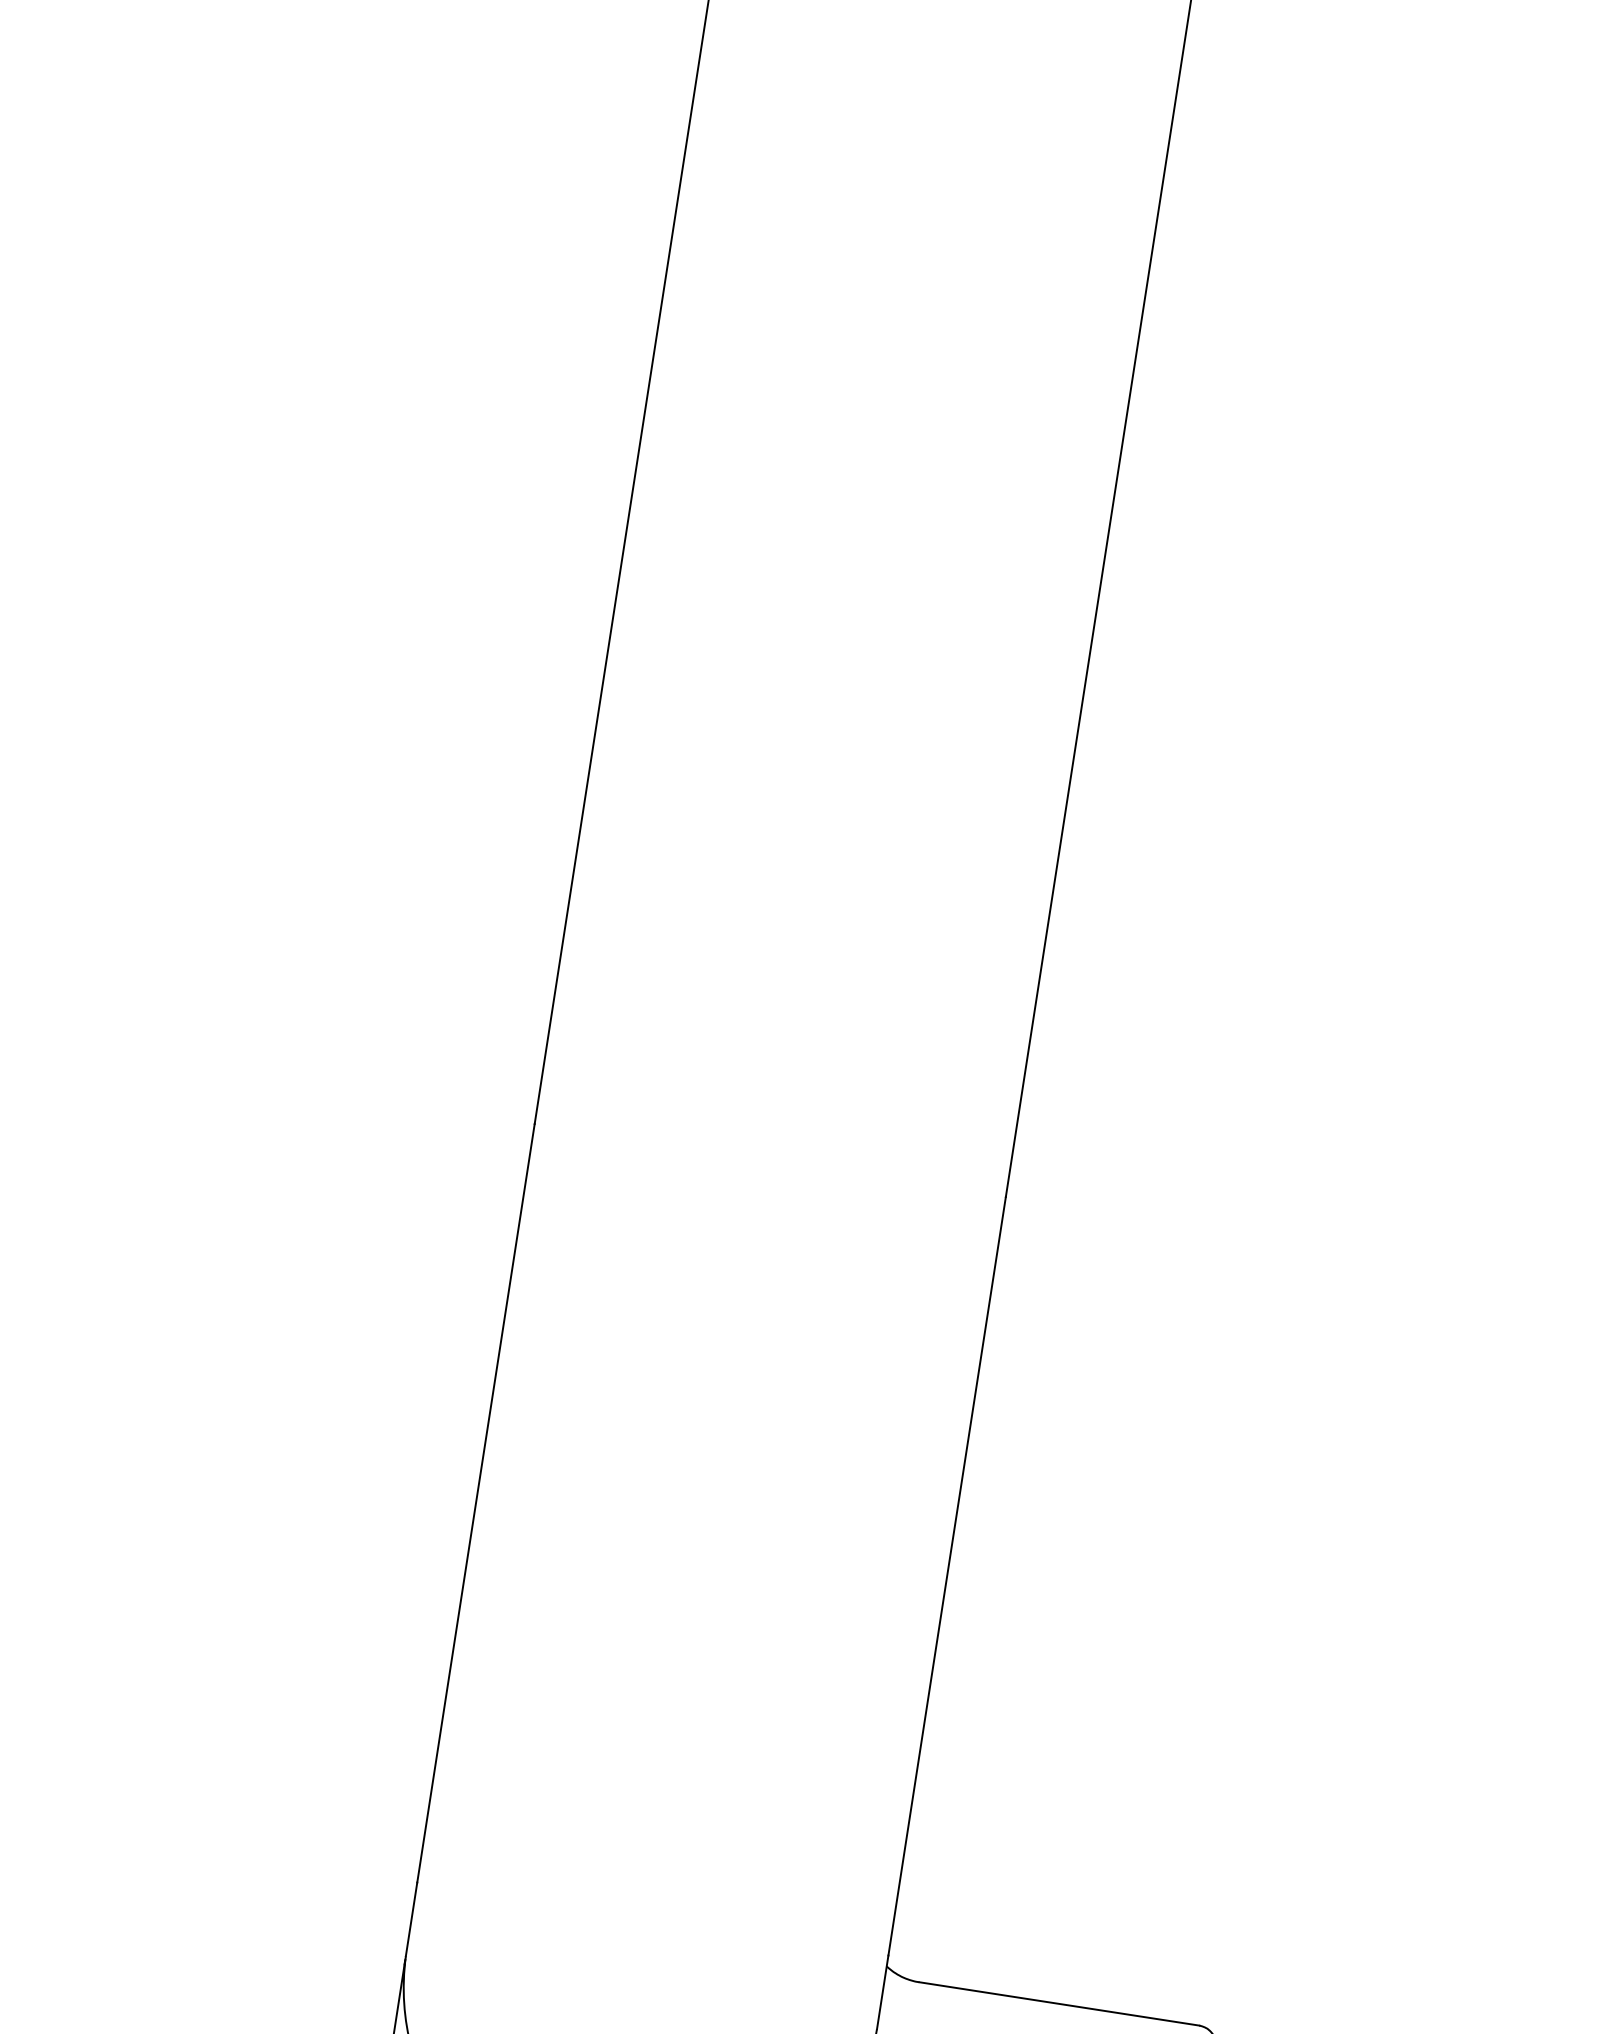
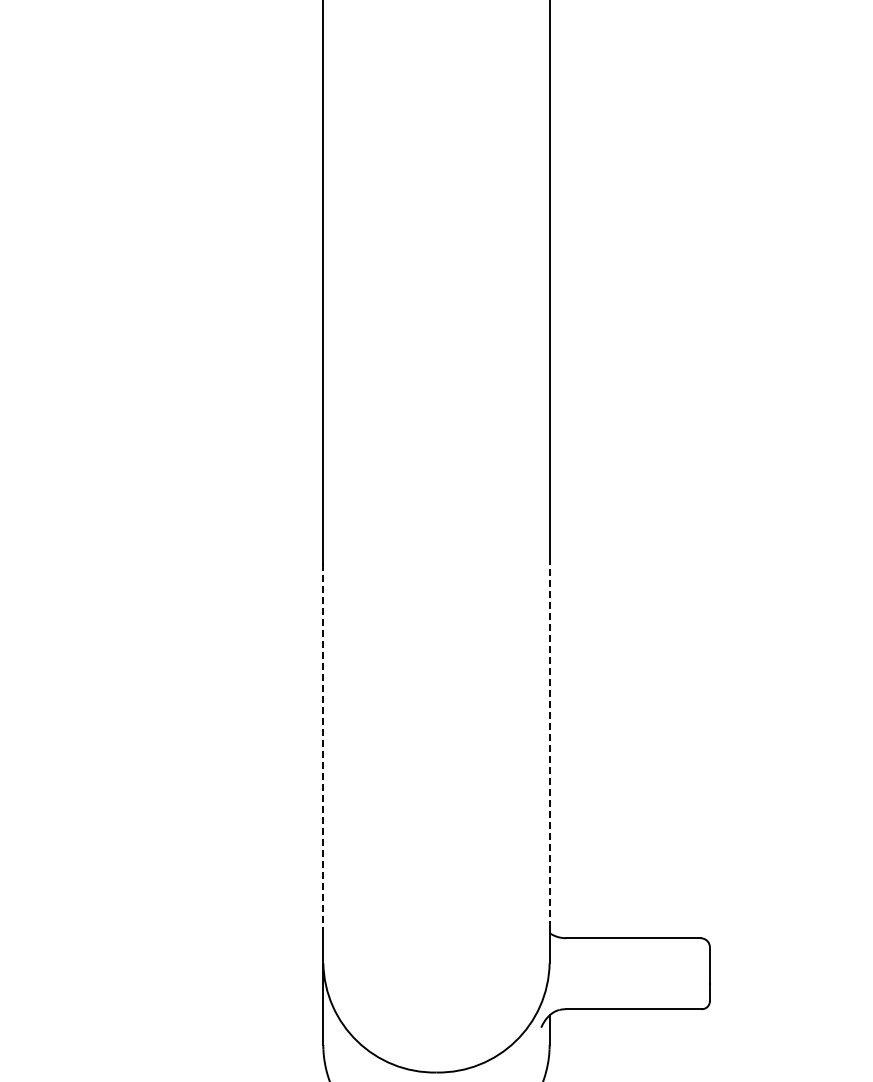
line: (476, 1504) -> (323, 746), solid -> dashed
line: (946, 1575) -> (549, 745), solid -> dashed

